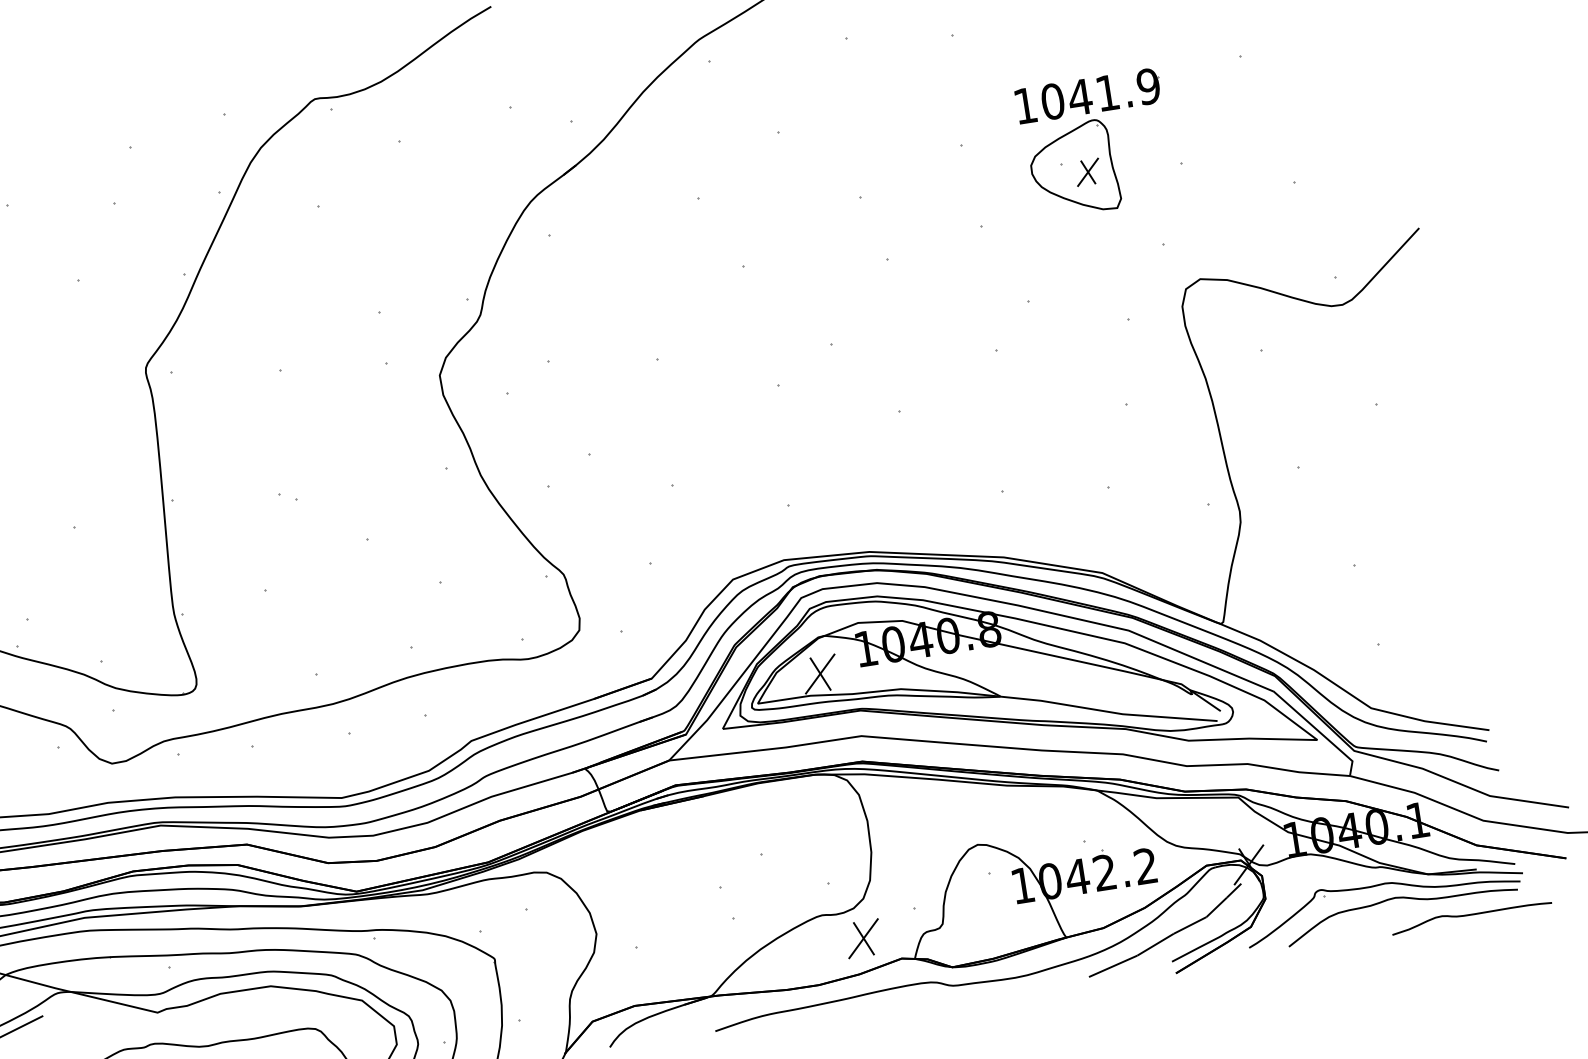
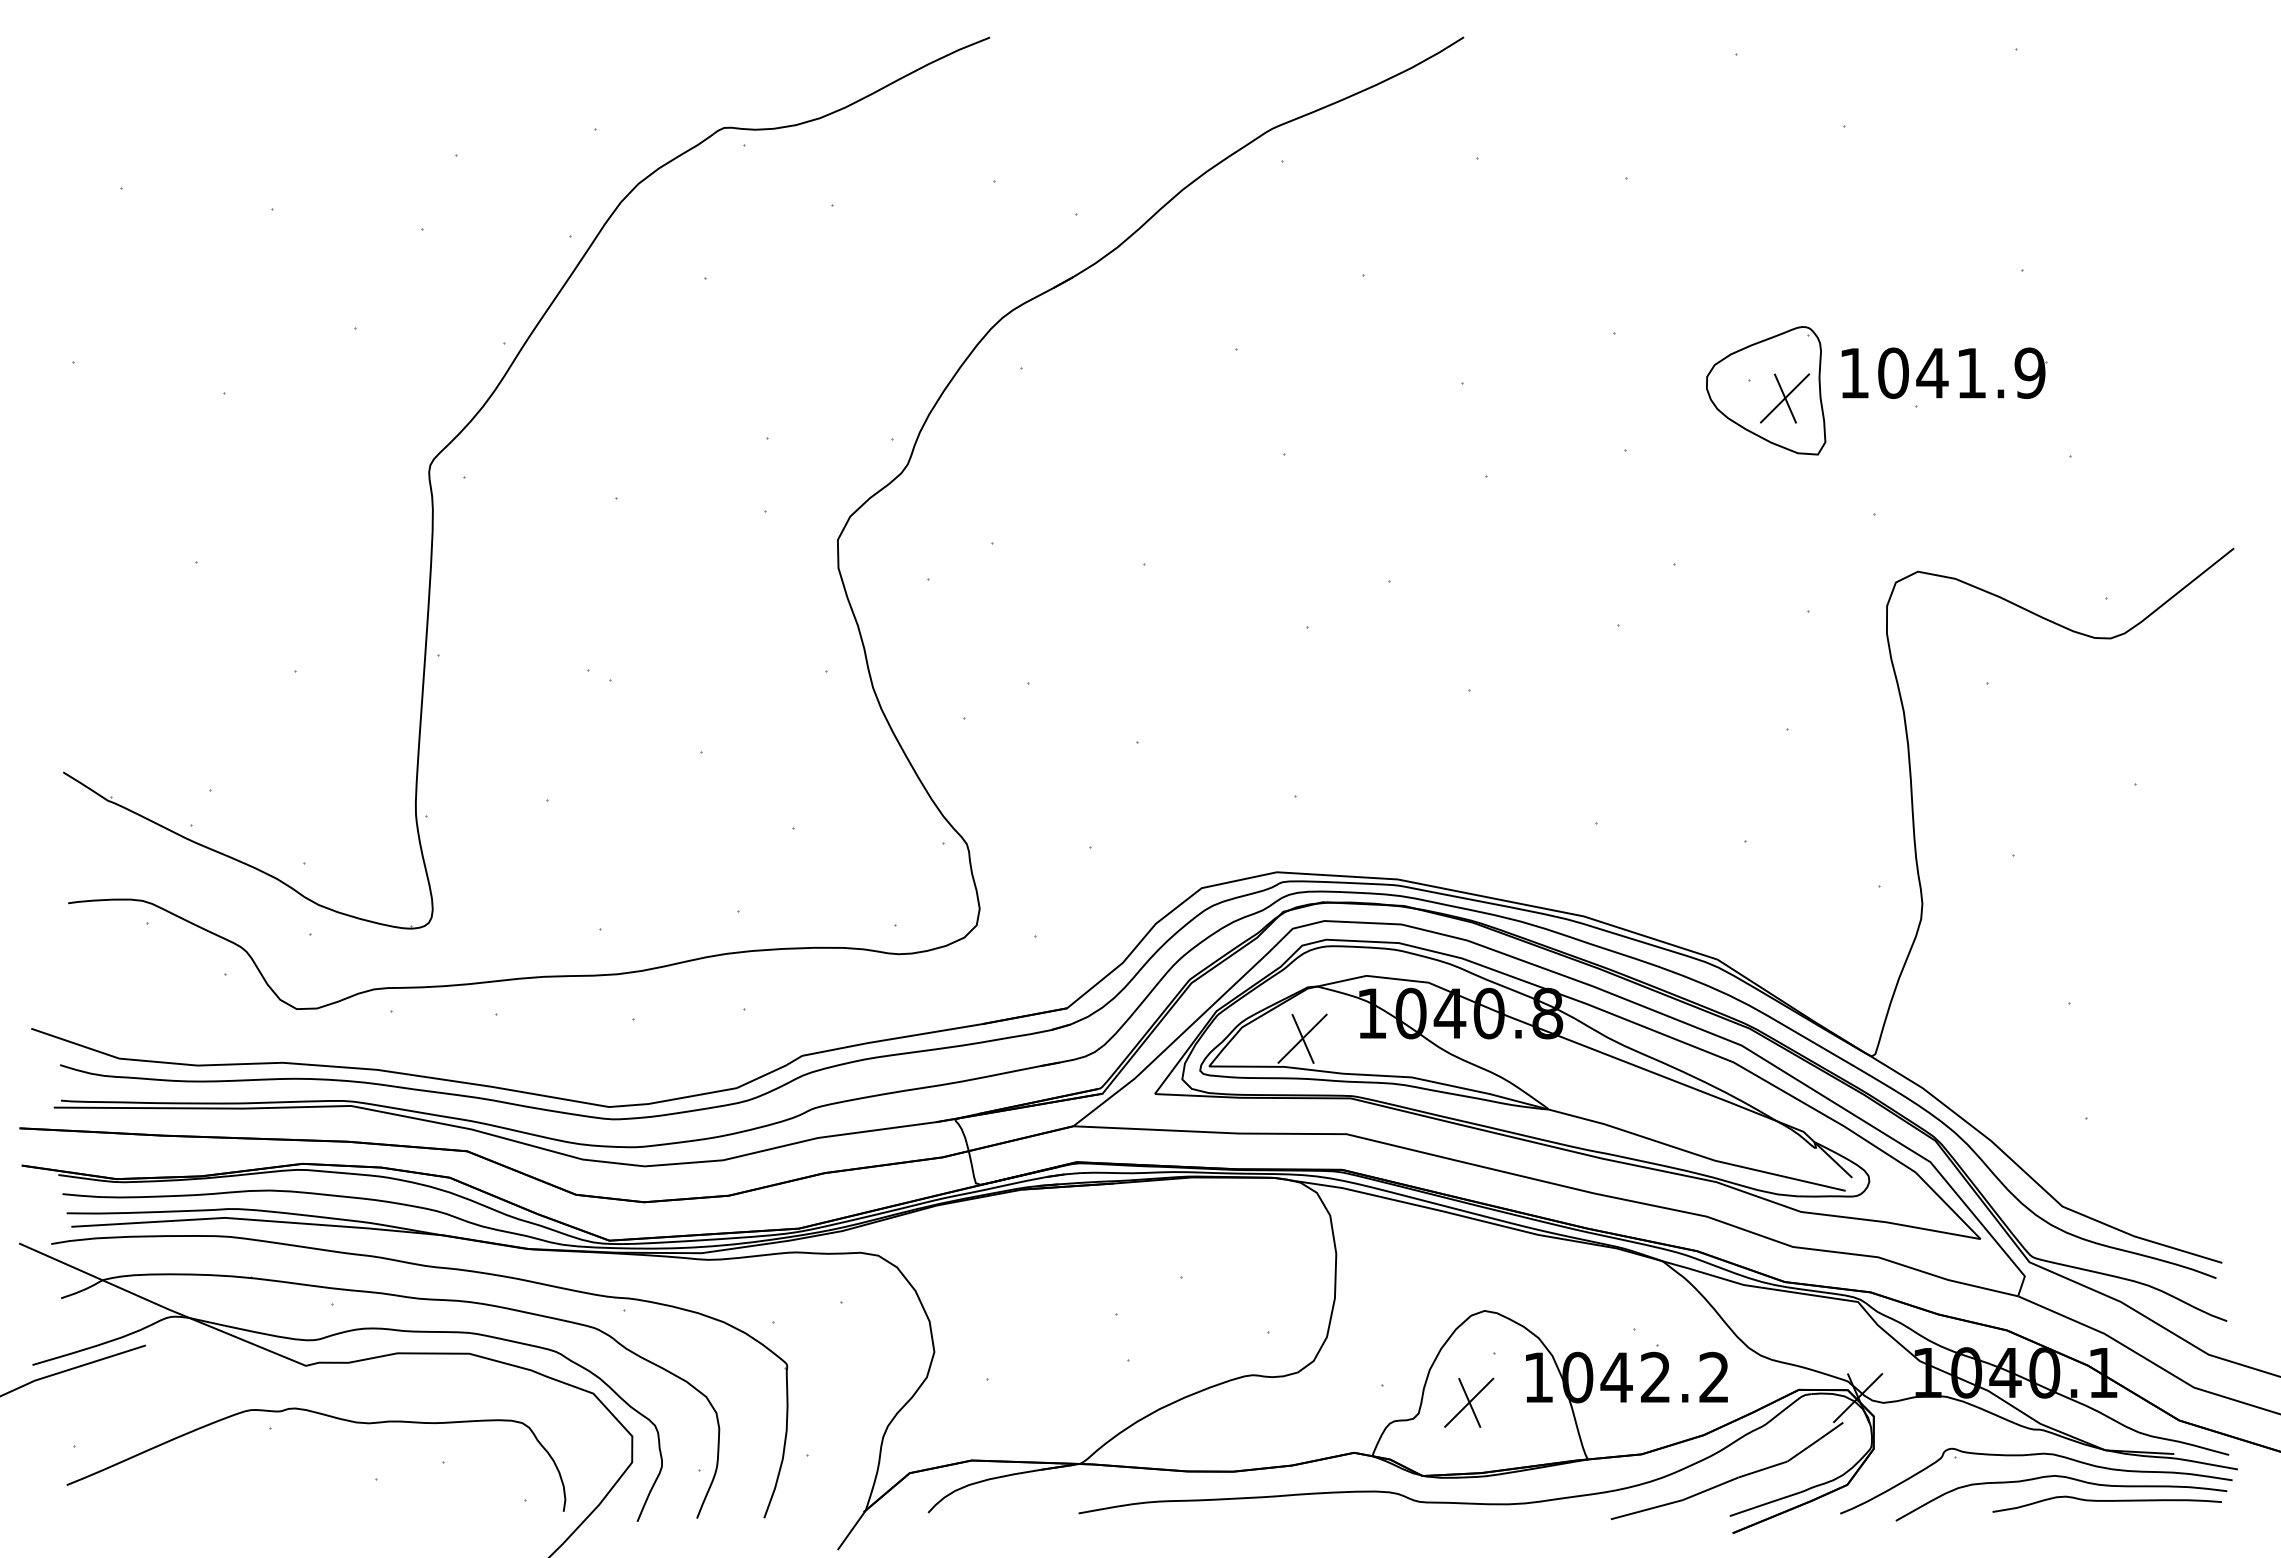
part: (1088, 95) -> (1944, 372), moved
part: (1087, 172) -> (1784, 398), size x1.43
curve: (1471, 915) -> (2106, 1501), moved
part: (863, 938) -> (1469, 1402), moved

